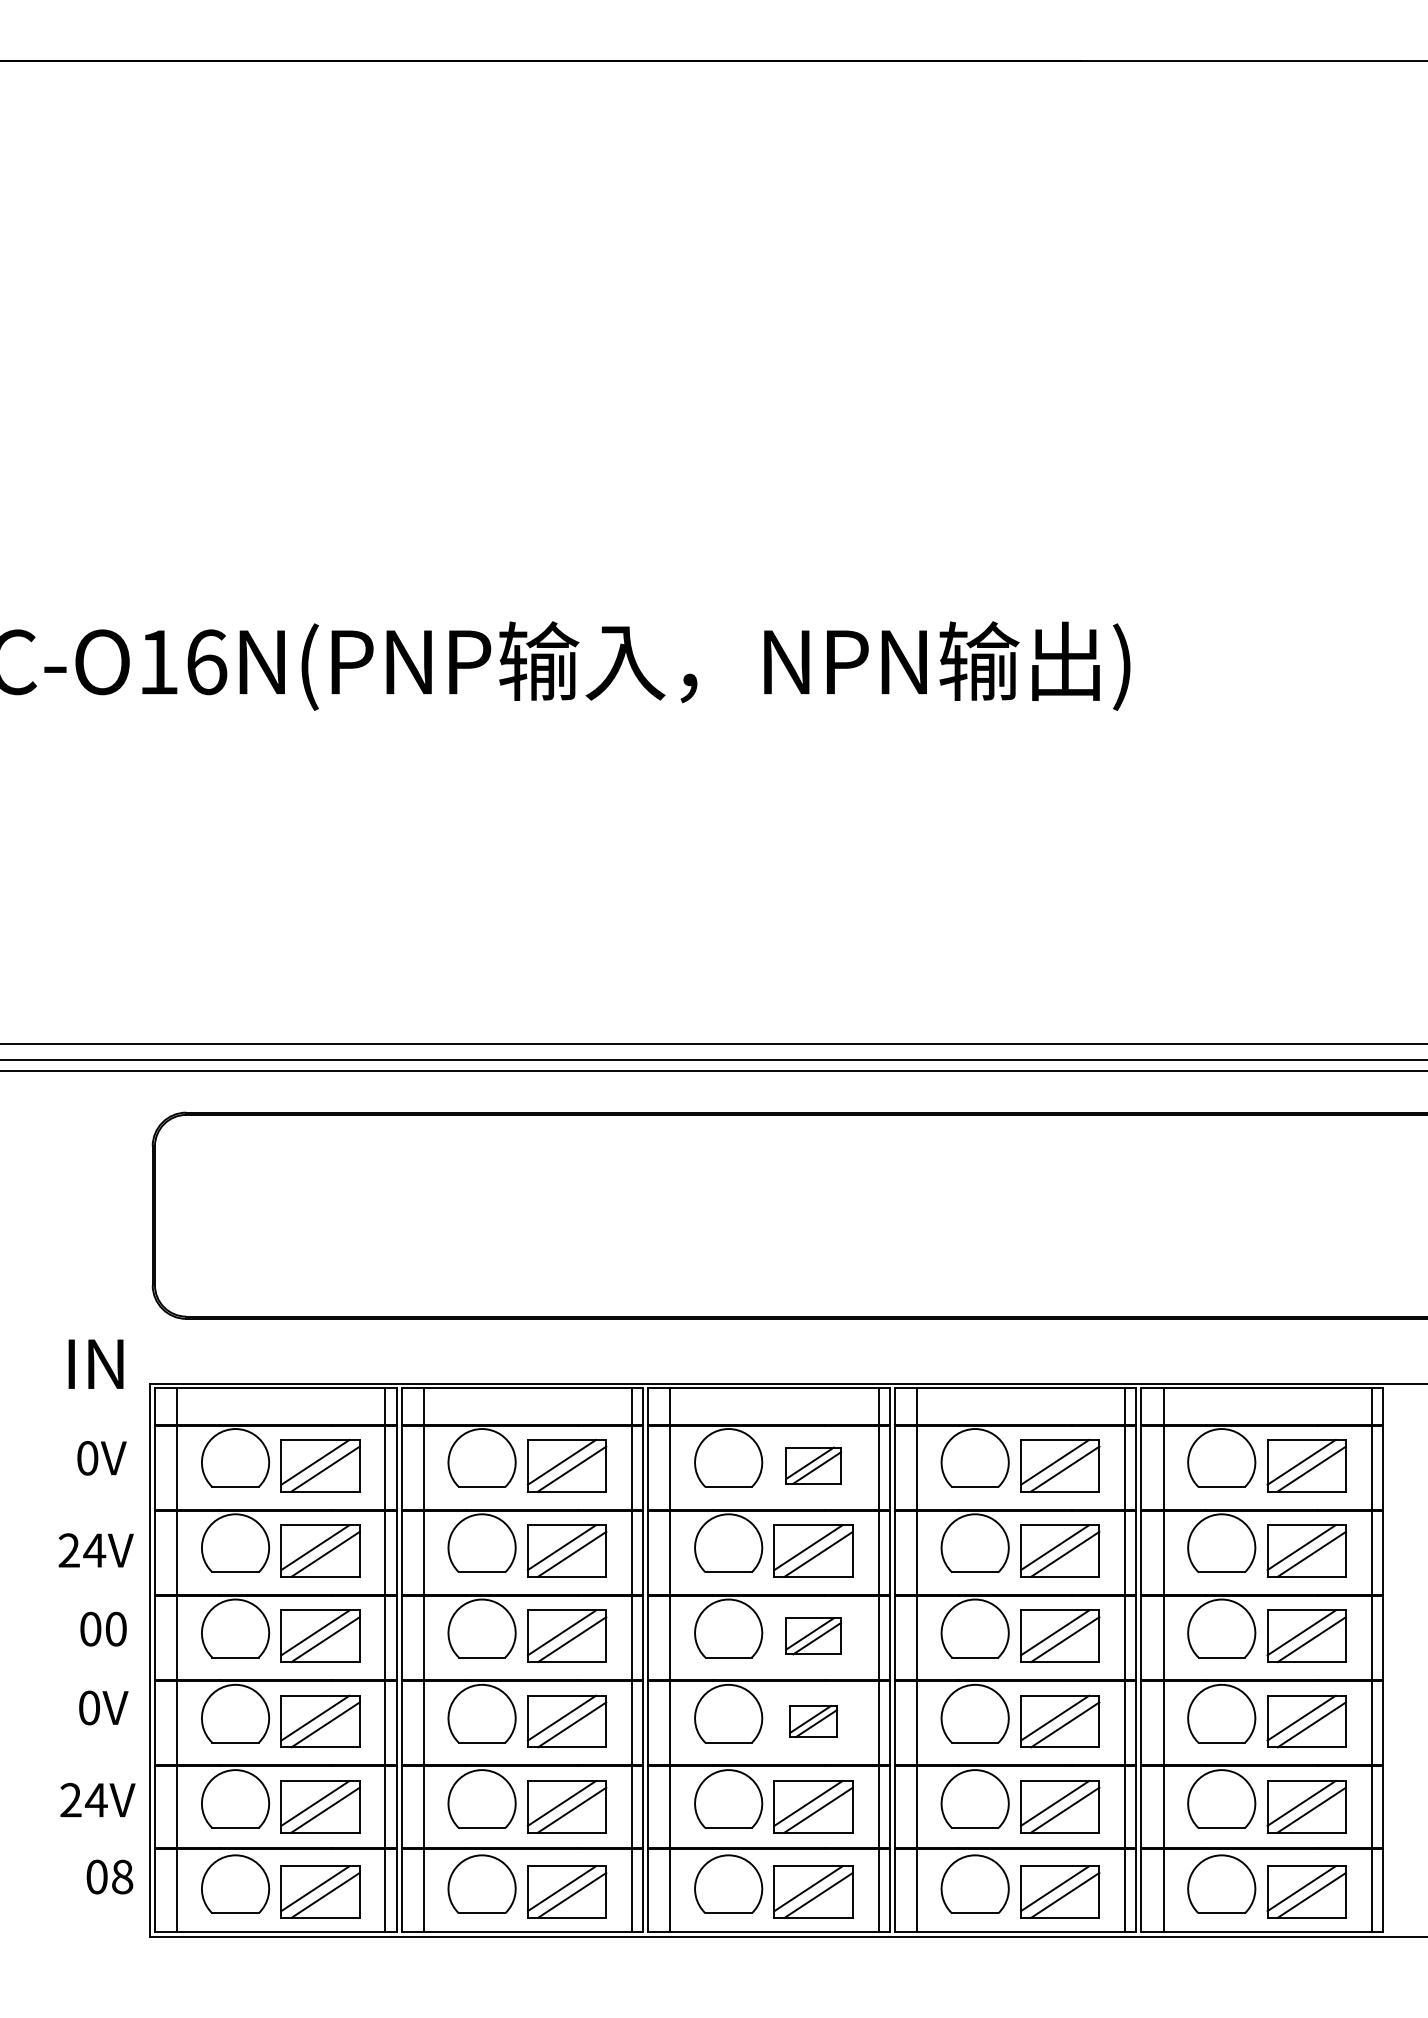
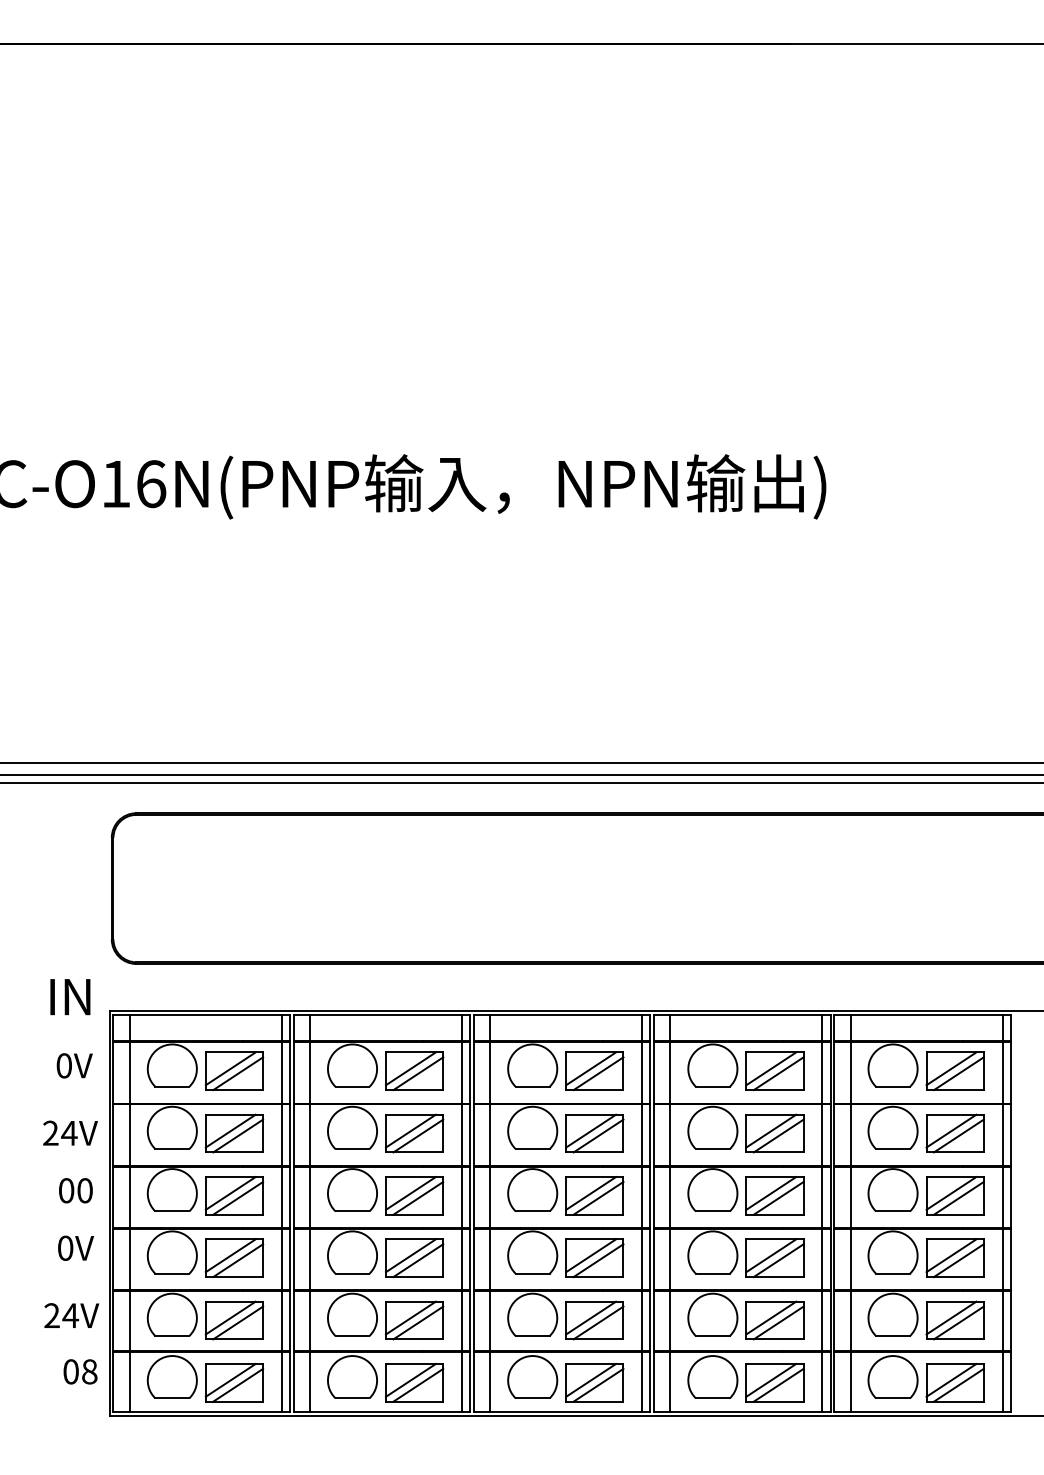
part: (813, 1465) -> (594, 1071), size x1.43
part: (813, 1636) -> (594, 1196), size x1.43
part: (813, 1721) -> (594, 1258), size x1.67

